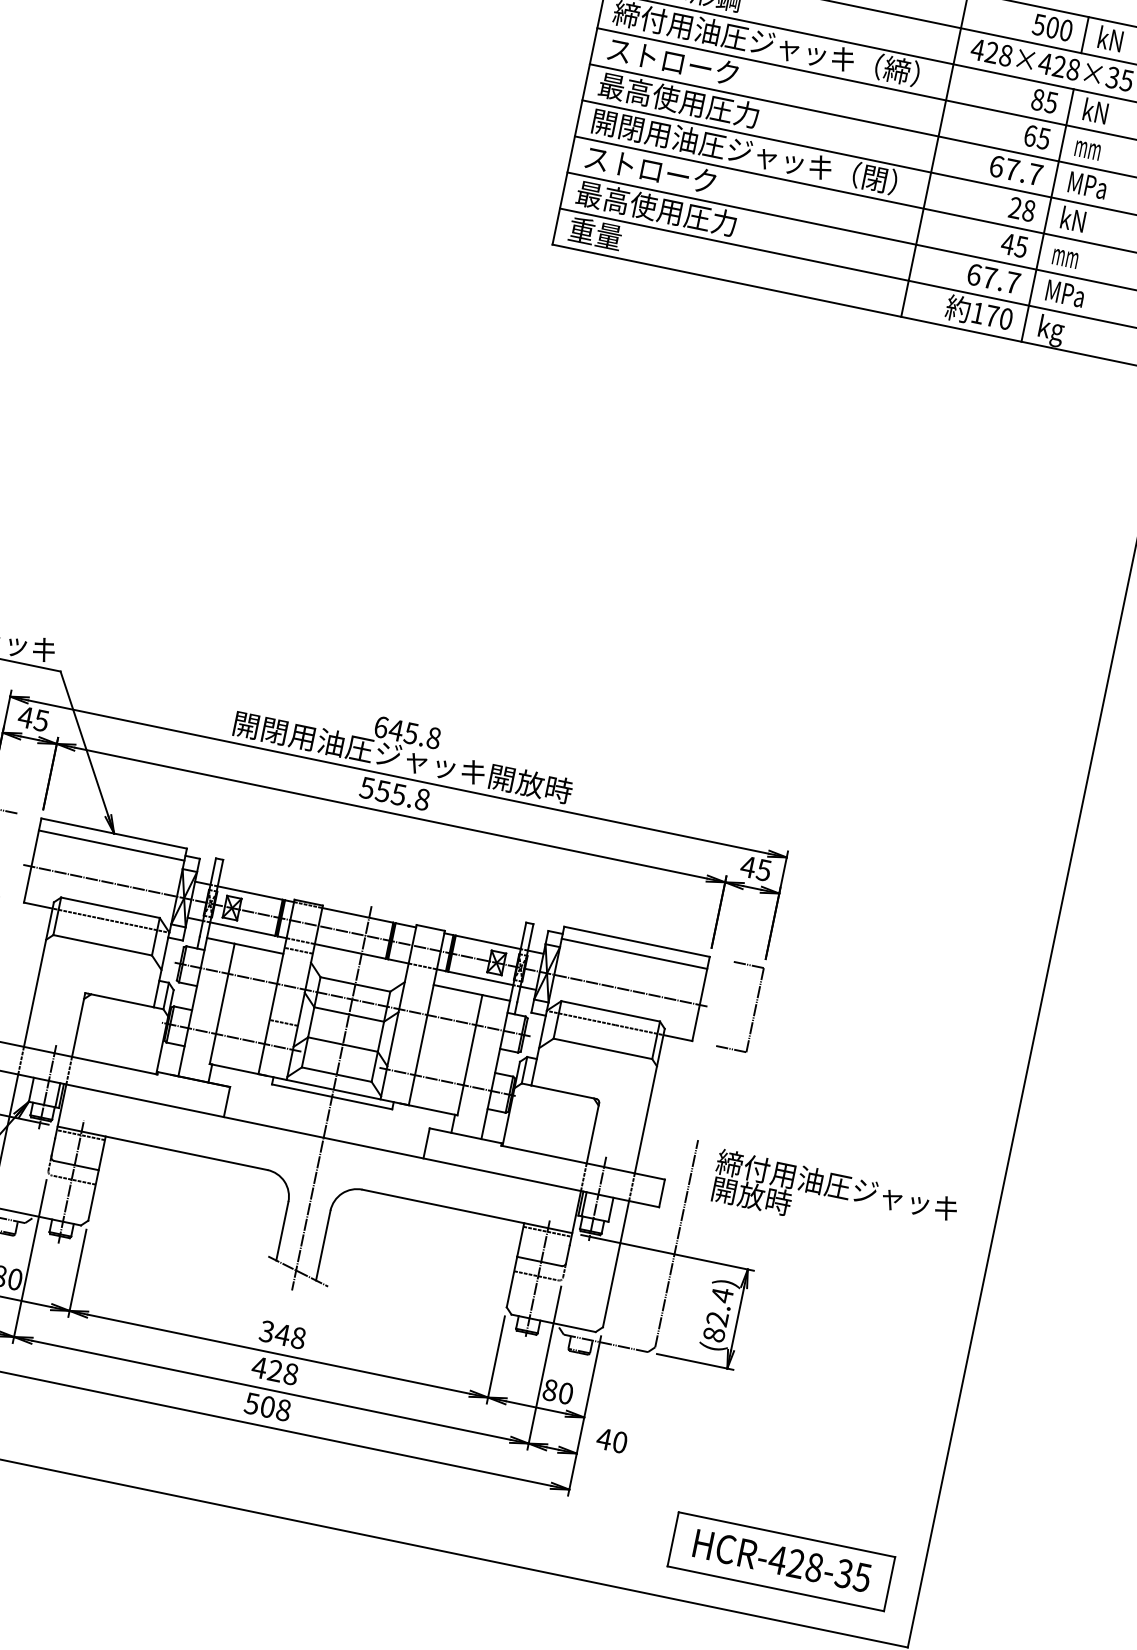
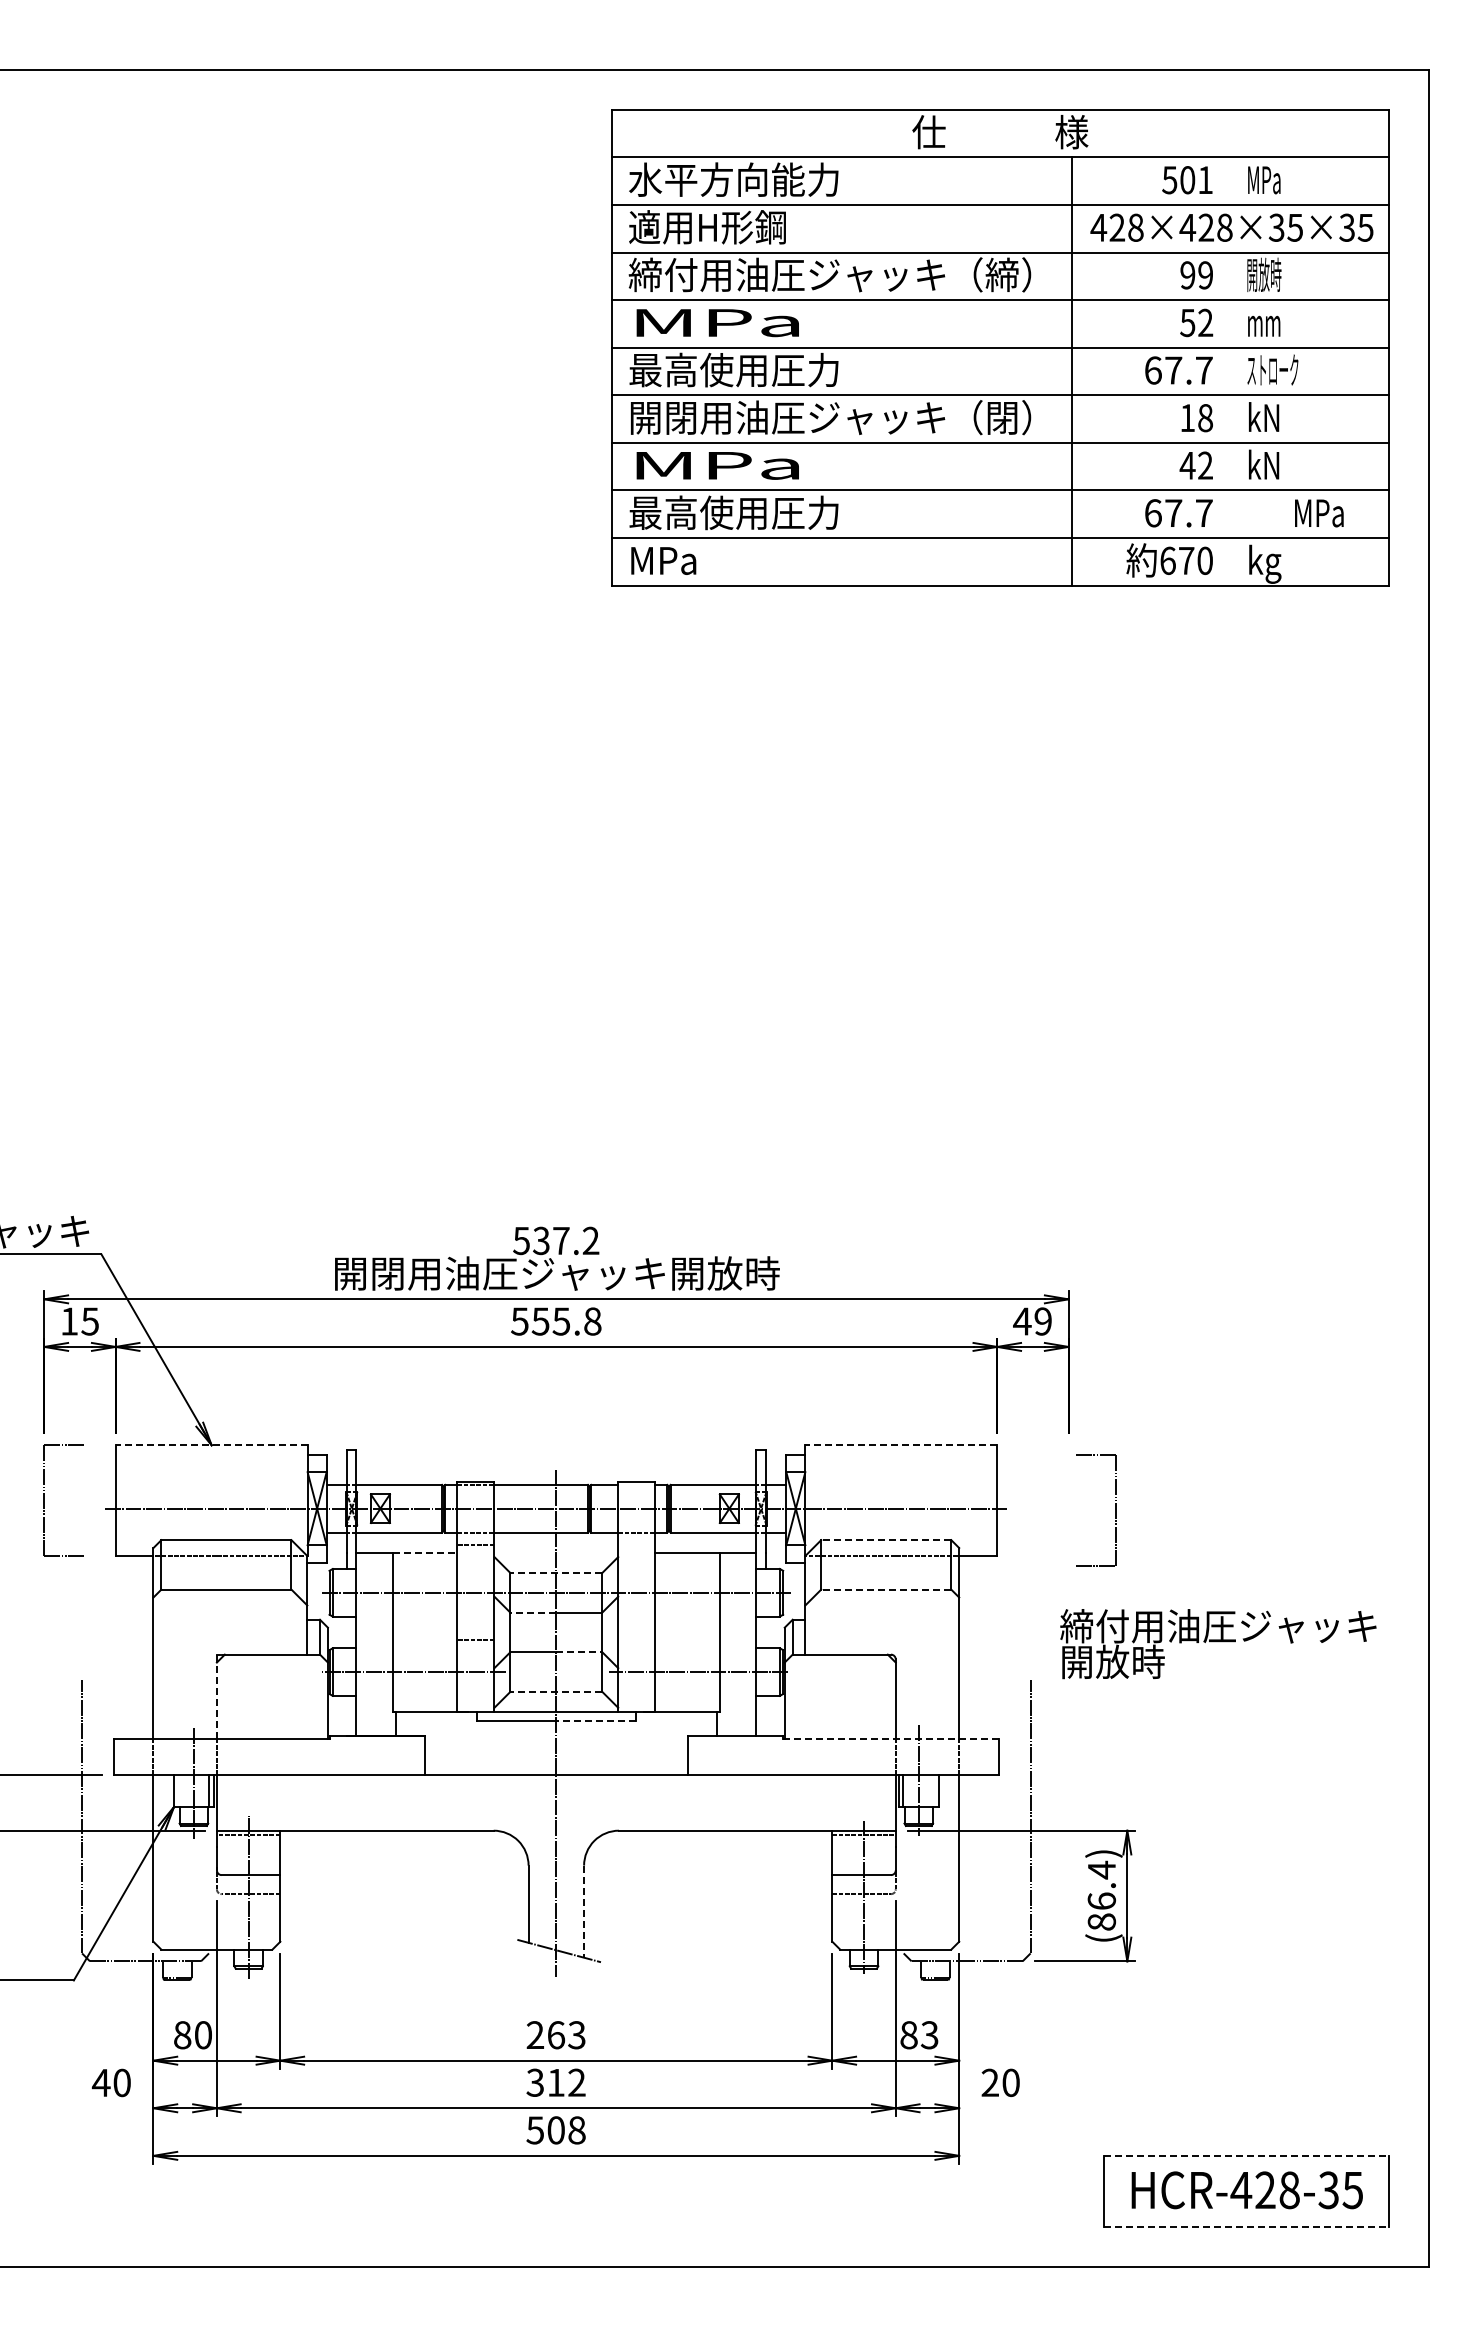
text: (1066, 30) -> (1205, 180), 500 -> 501
line: (1085, 34) -> (1230, 180), removed
text: (1111, 39) -> (1264, 179), kN -> MPa
text: (673, 61) -> (716, 322), ストローク -> MPa
text: (1044, 101) -> (1196, 275), 85 -> 99
text: (1096, 111) -> (1264, 274), kN -> 開放時
text: (1037, 136) -> (1196, 322), 65 -> 52
text: (650, 169) -> (716, 464), ストローク -> MPa
text: (1087, 184) -> (1272, 369), MPa -> ストローク
text: (1015, 207) -> (1187, 417), 28 -> 18
line: (1047, 215) -> (1230, 418), removed
text: (595, 232) -> (663, 559), 重量 -> MPa
text: (1020, 246) -> (1204, 465), 45 -> 42
text: (1066, 255) -> (1264, 464), mm -> kN
text: (1065, 293) -> (1319, 513), moved
text: (977, 312) -> (1167, 560), 170 -> 670
text: (25, 717) -> (69, 1321), 45 -> 15
text: (407, 732) -> (556, 1240), 645.8 -> 537.2
line: (114, 833) -> (211, 1445), solid -> dashed
line: (111, 845) -> (211, 1461), removed
text: (763, 870) -> (1042, 1321), 45 -> 49
line: (637, 942) -> (901, 1445), solid -> dashed
line: (259, 949) -> (425, 1553), solid -> dashed
line: (634, 954) -> (901, 1461), removed
line: (355, 984) -> (556, 1572), solid -> dashed
part: (755, 1009) -> (1115, 1510), moved
line: (331, 1010) -> (533, 1612), solid -> dashed
line: (610, 1011) -> (885, 1540), solid -> dashed
line: (78, 1025) -> (216, 1697), solid -> dashed
line: (360, 1048) -> (579, 1652), solid -> dashed
line: (602, 1048) -> (885, 1589), solid -> dashed
line: (336, 1074) -> (556, 1691), solid -> dashed
line: (362, 1103) -> (596, 1721), solid -> dashed
line: (583, 1162) -> (891, 1738), solid -> dashed
text: (834, 1199) -> (1218, 1644), moved
line: (323, 1246) -> (584, 1912), solid -> dashed
text: (717, 1318) -> (1101, 1900), (82.4) -> (86.4)
text: (282, 1334) -> (555, 2035), 348 -> 263
text: (274, 1370) -> (555, 2082), 428 -> 312
text: (565, 1393) -> (929, 2035), 80 -> 83
text: (603, 1438) -> (989, 2082), 40 -> 20
line: (787, 1534) -> (1246, 2155), solid -> dashed
line: (775, 1589) -> (1246, 2227), solid -> dashed

